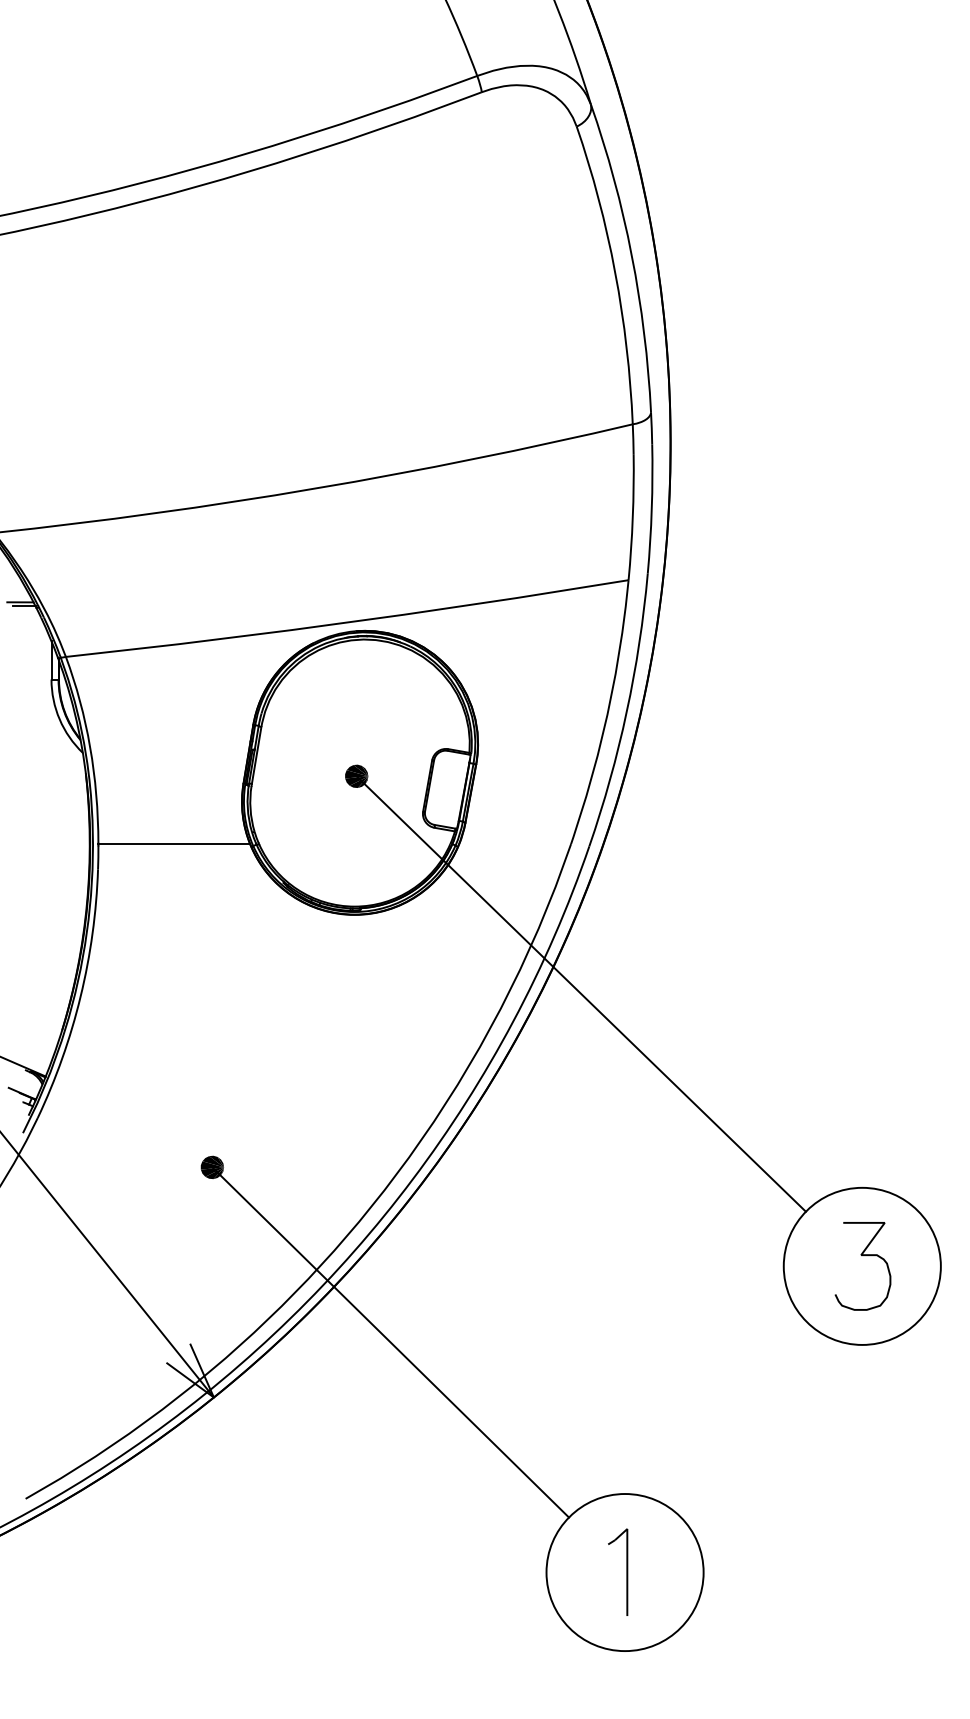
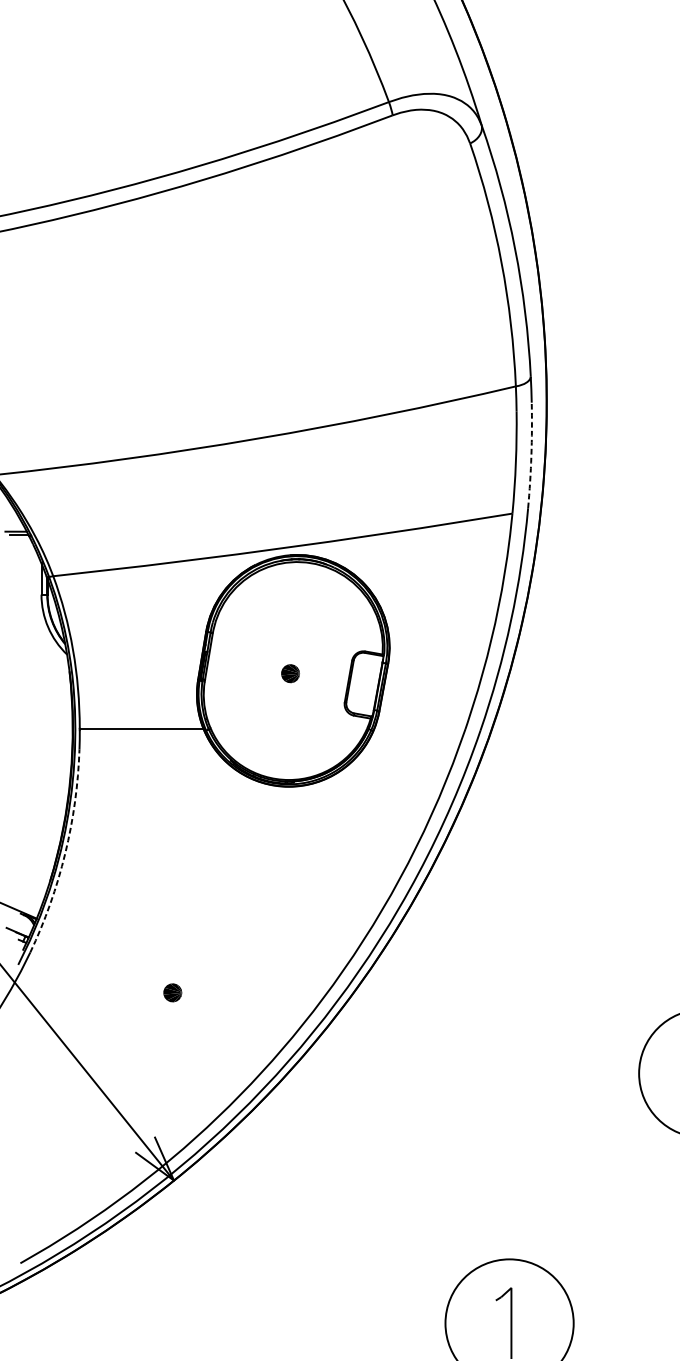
arc: (651, 509) -> (531, 455), solid -> dashed
line: (580, 993) -> (473, 850), removed
arc: (80, 996) -> (65, 853), solid -> dashed
line: (390, 1342) -> (318, 1135), removed

